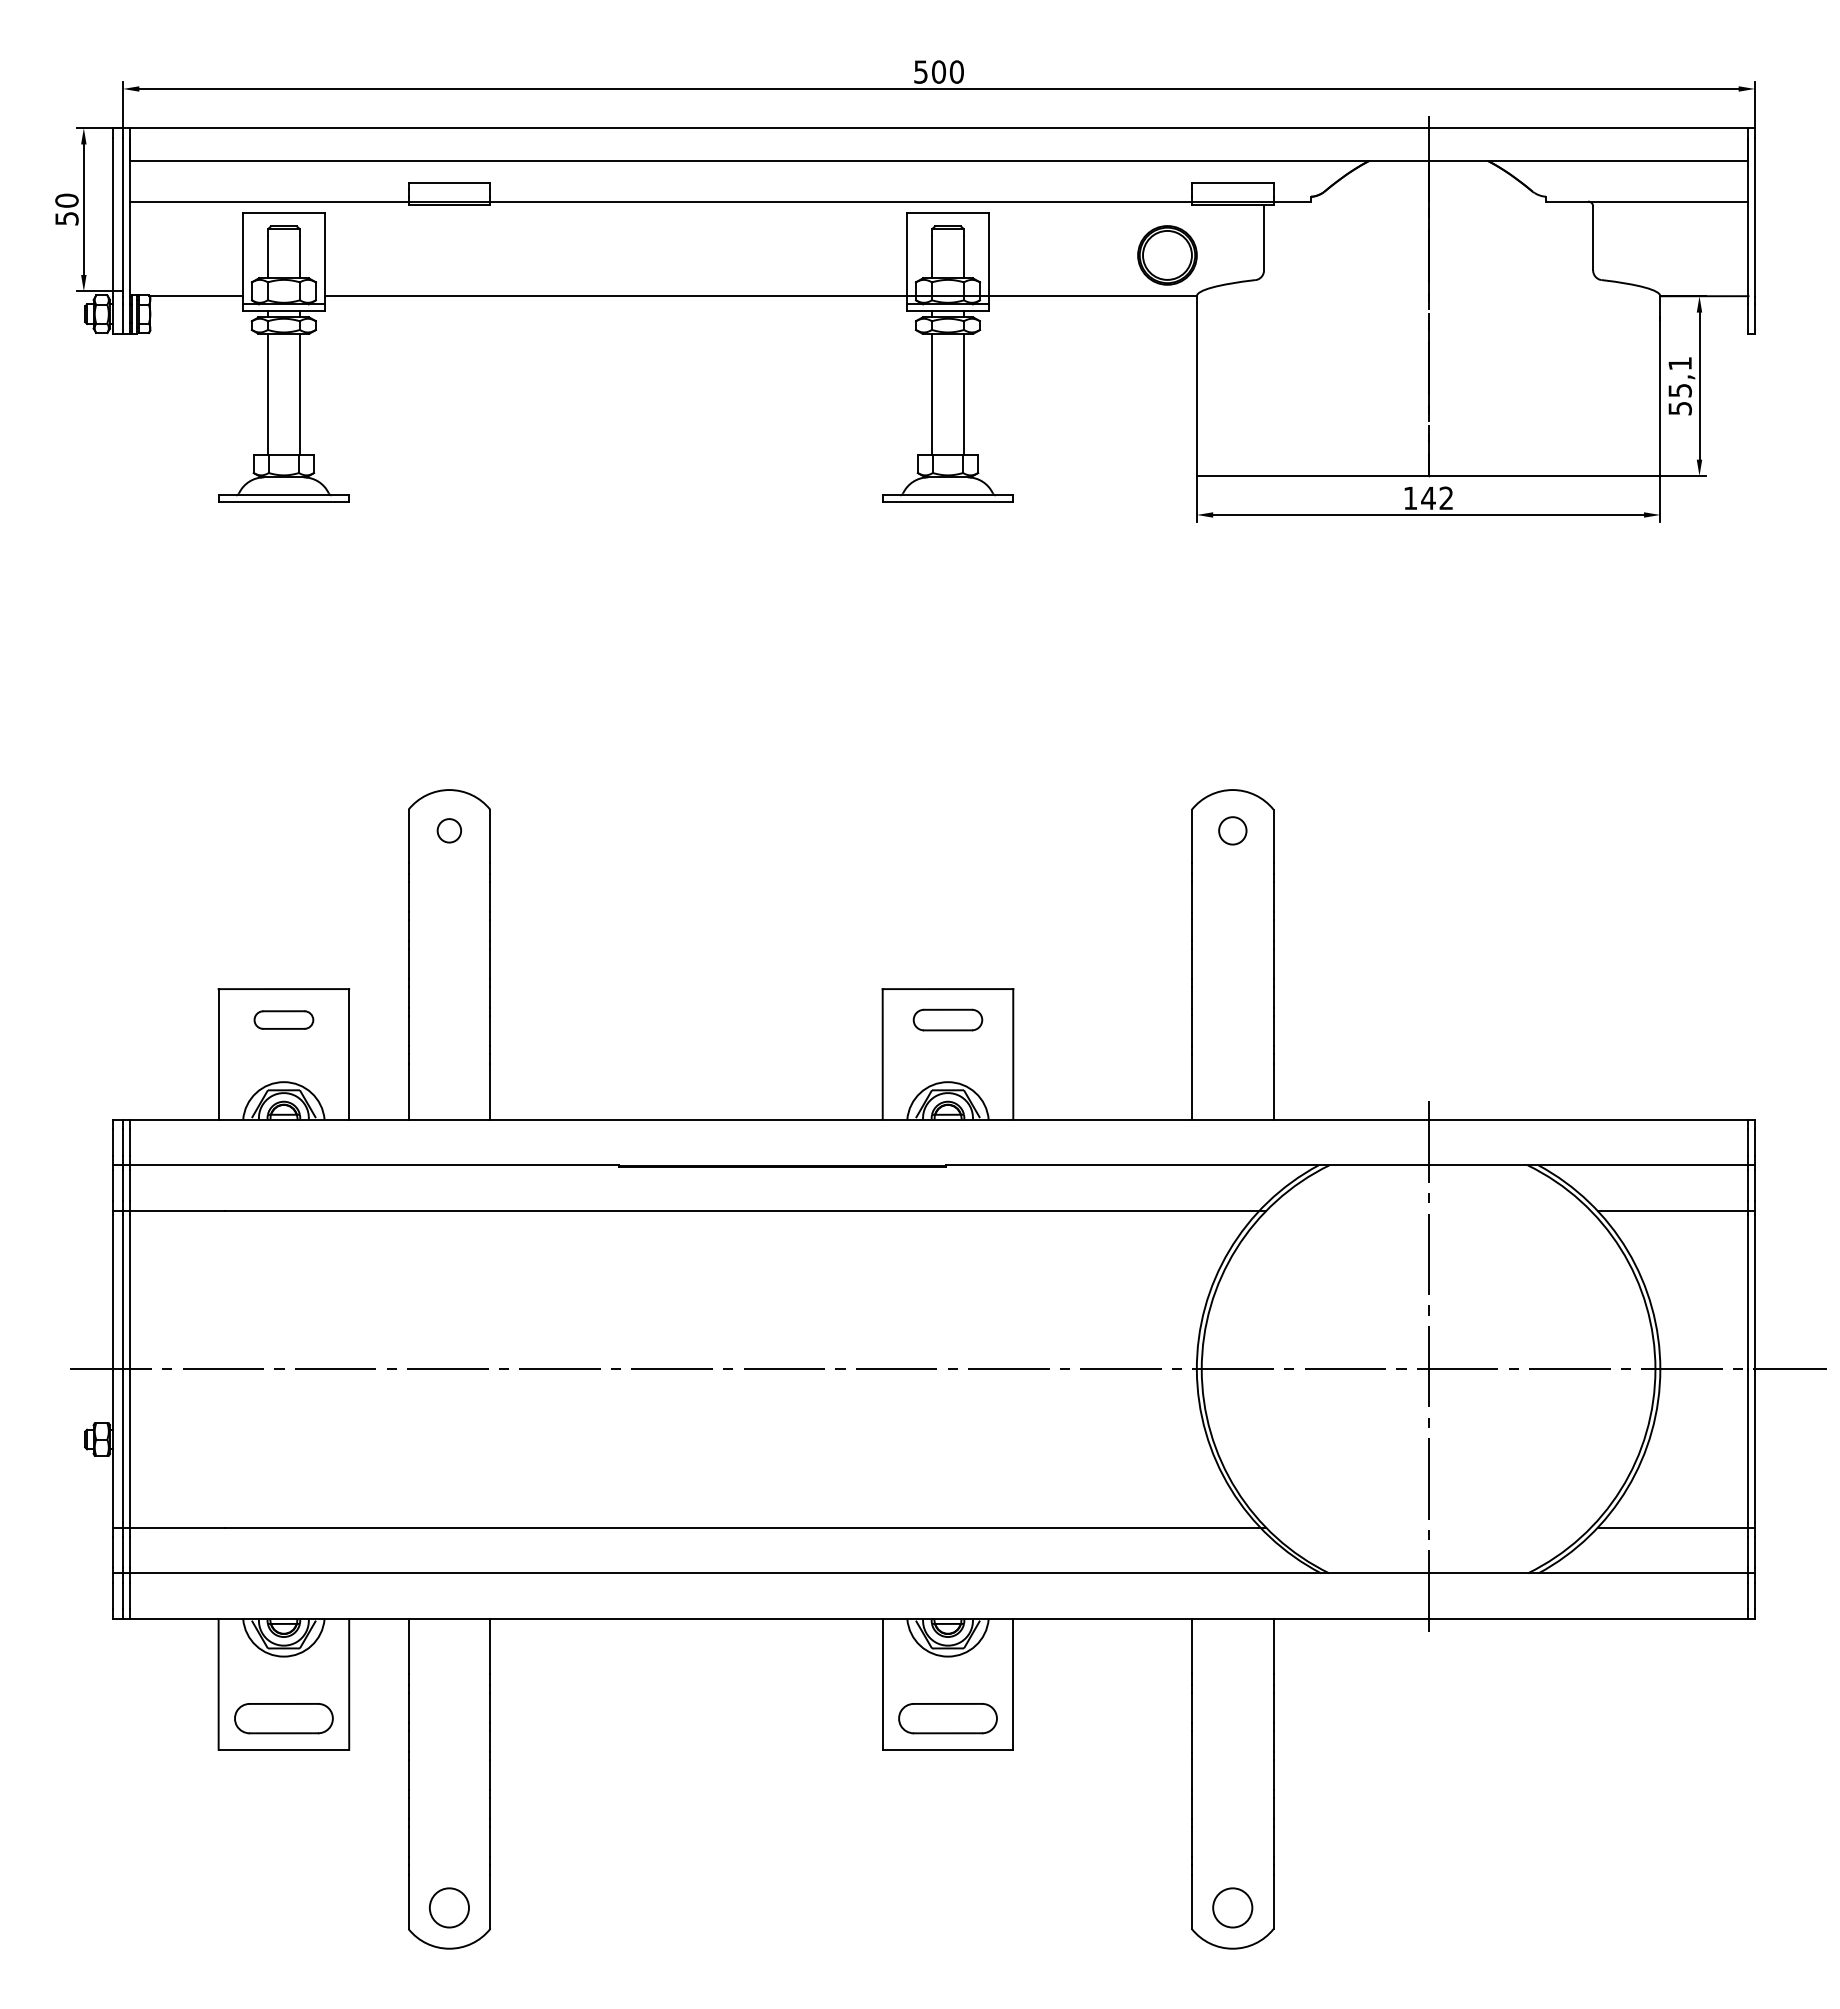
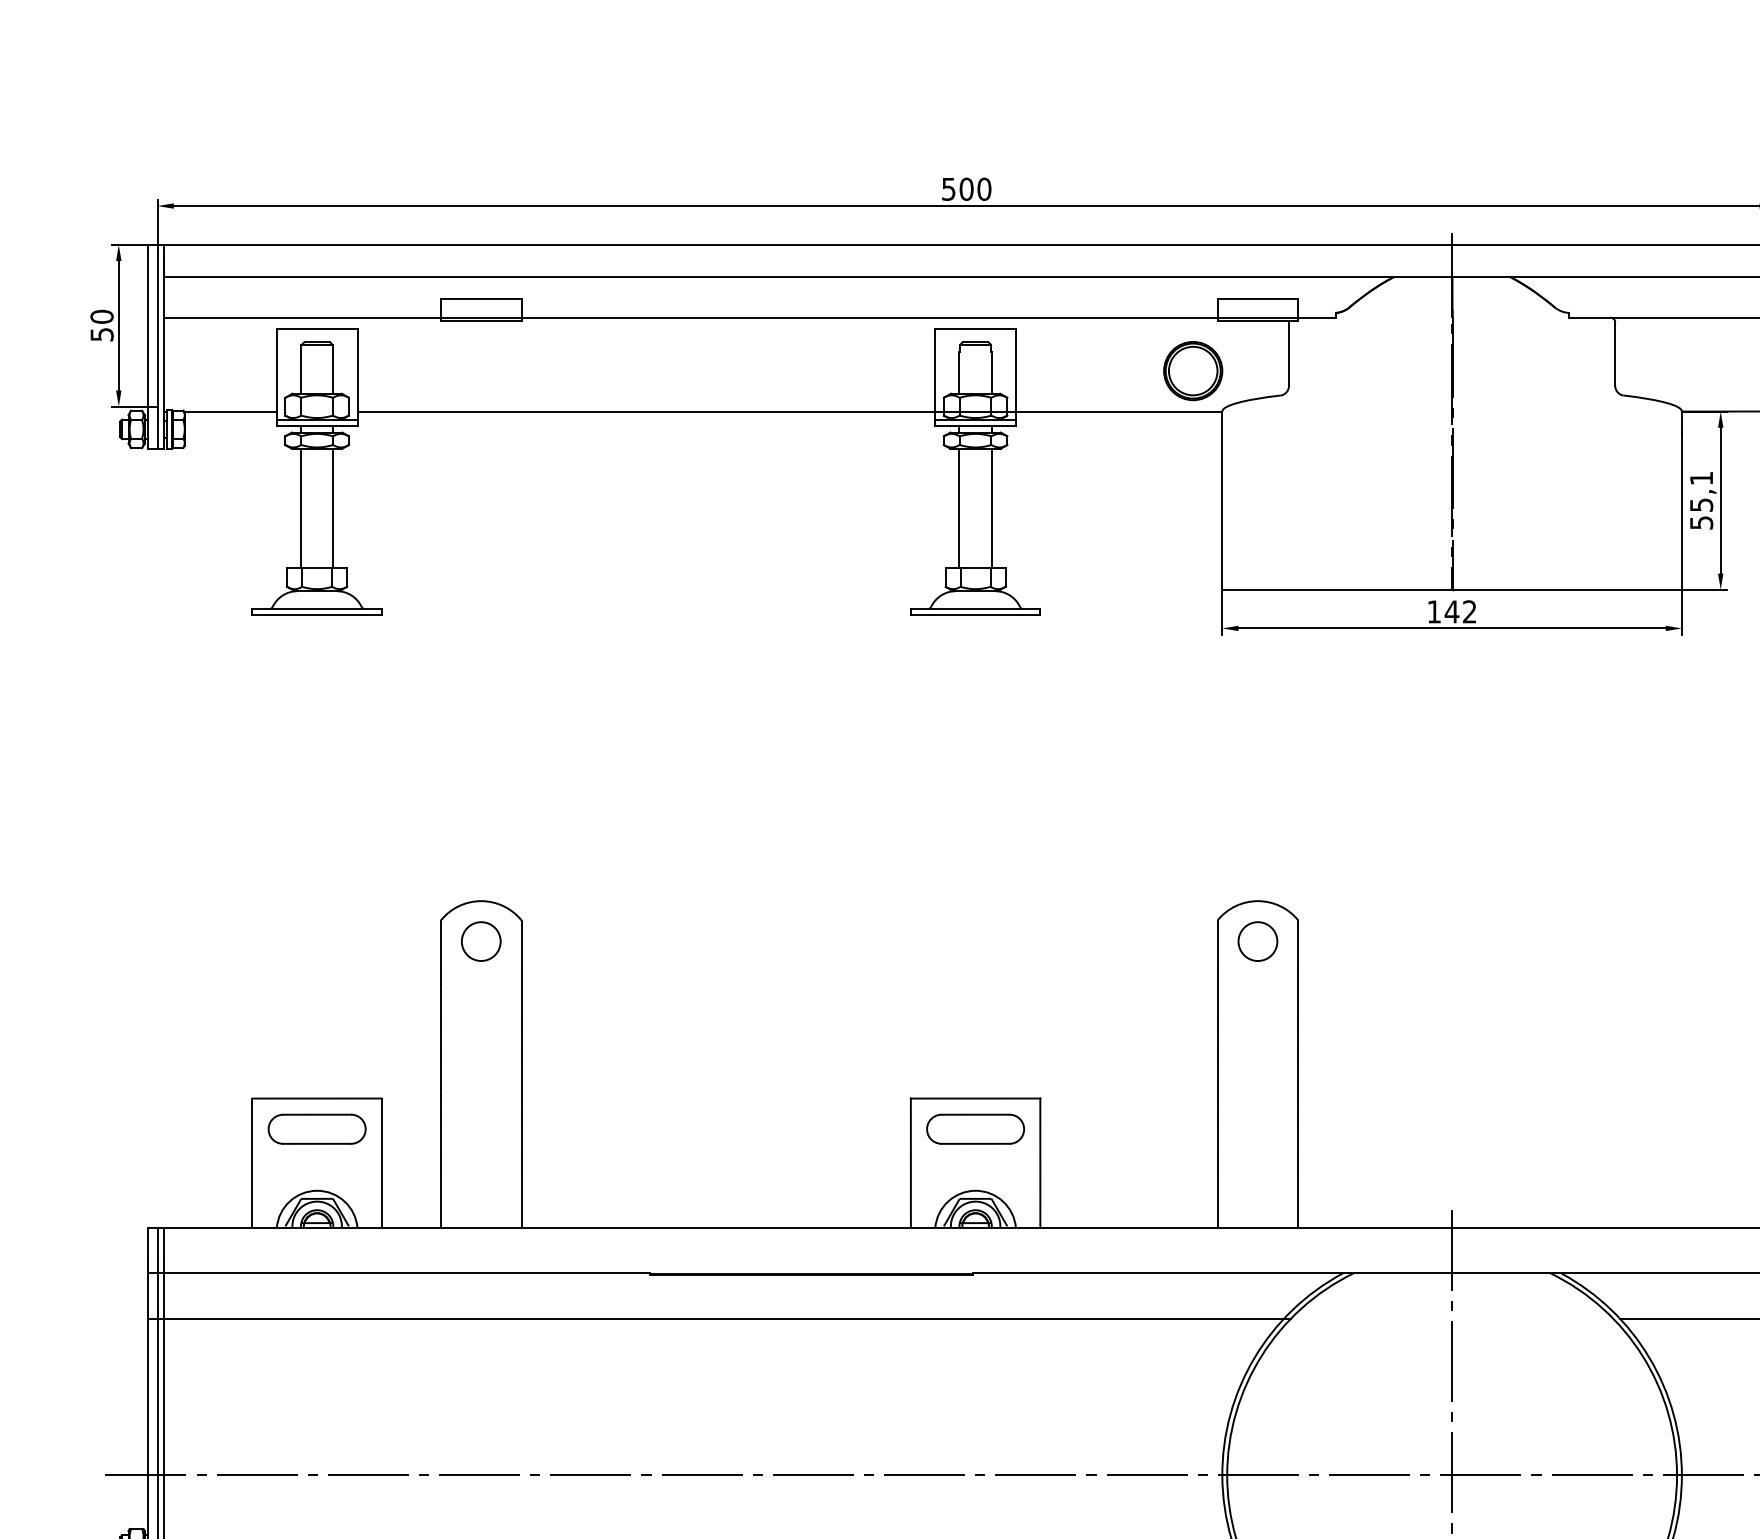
circle: (449, 830) -> (481, 941), size x1.67
circle: (1232, 830) -> (1257, 941), size x1.43
part: (283, 1019) -> (316, 1128), size x1.67
part: (947, 1019) -> (975, 1128), size x1.43

